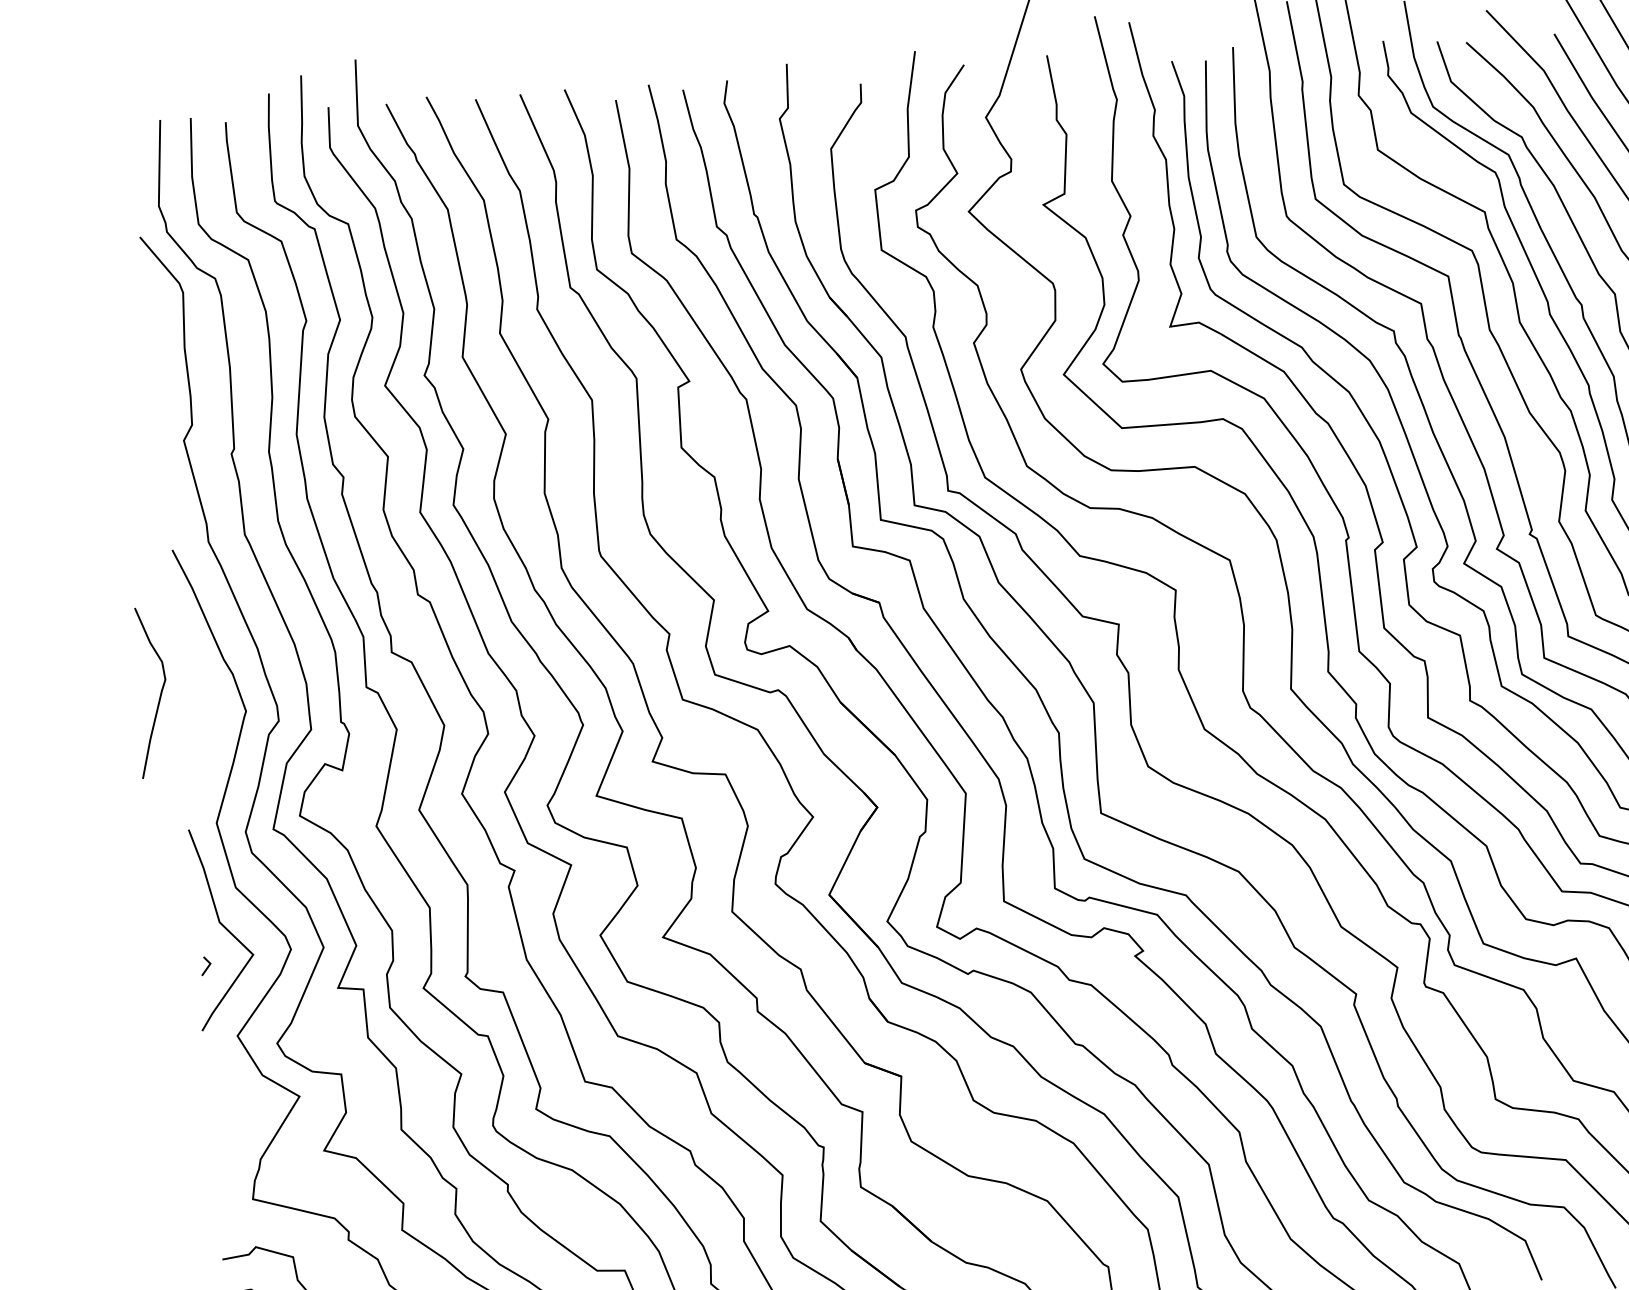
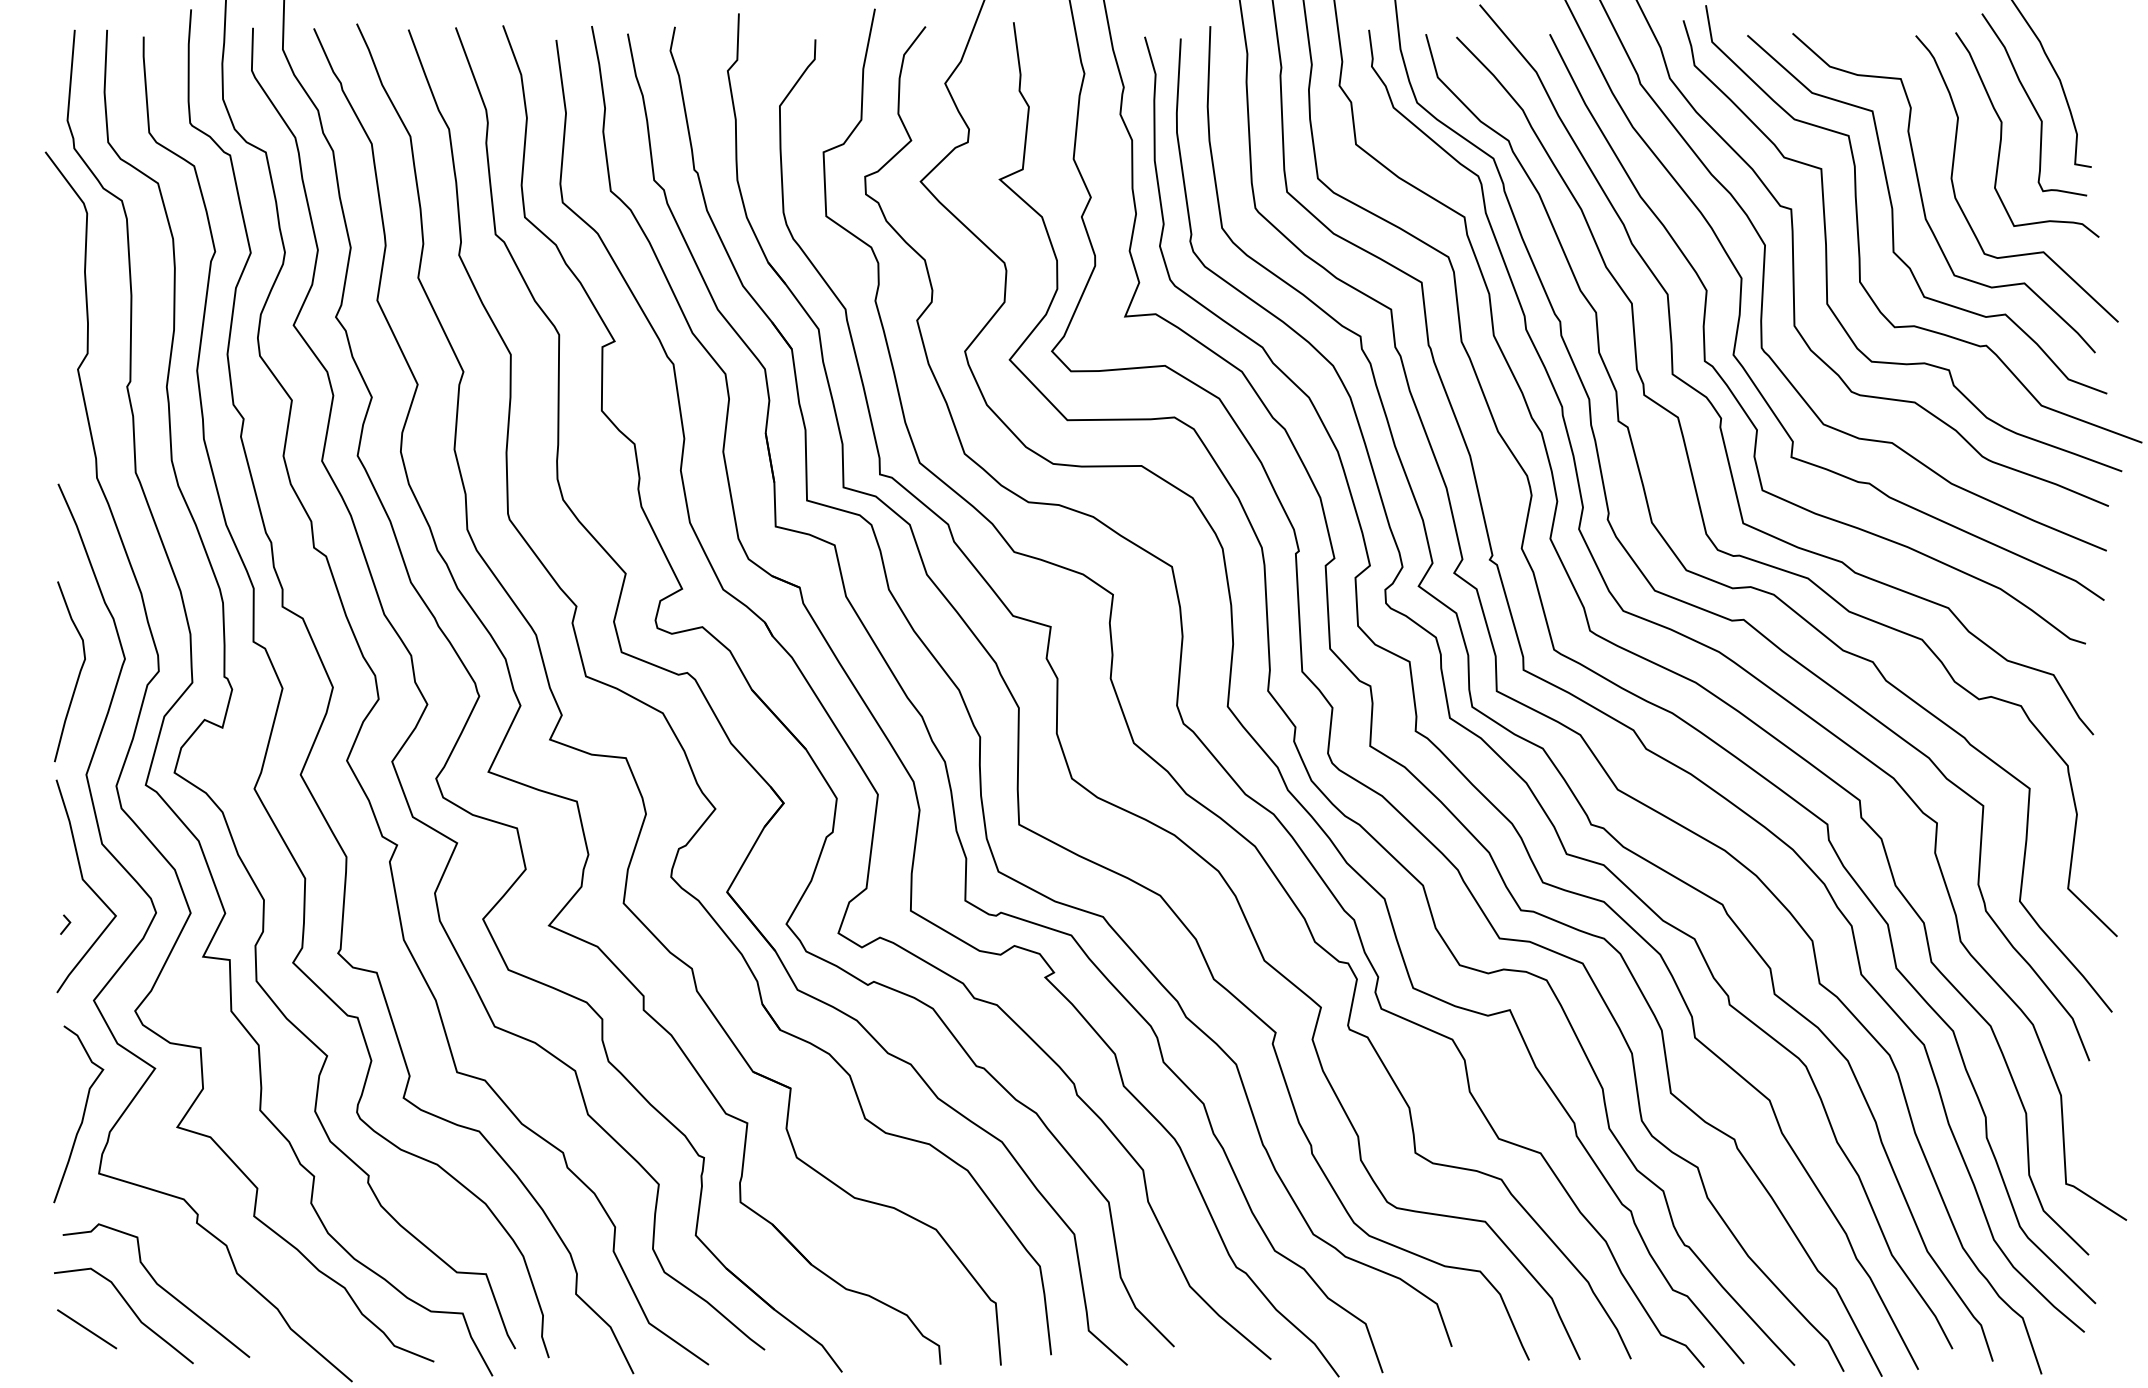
curve: (160, 693) -> (78, 673), moved
curve: (233, 1145) -> (82, 1115), added

